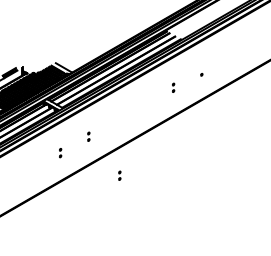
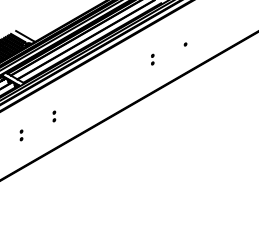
part: (119, 175) -> (89, 161), removed

